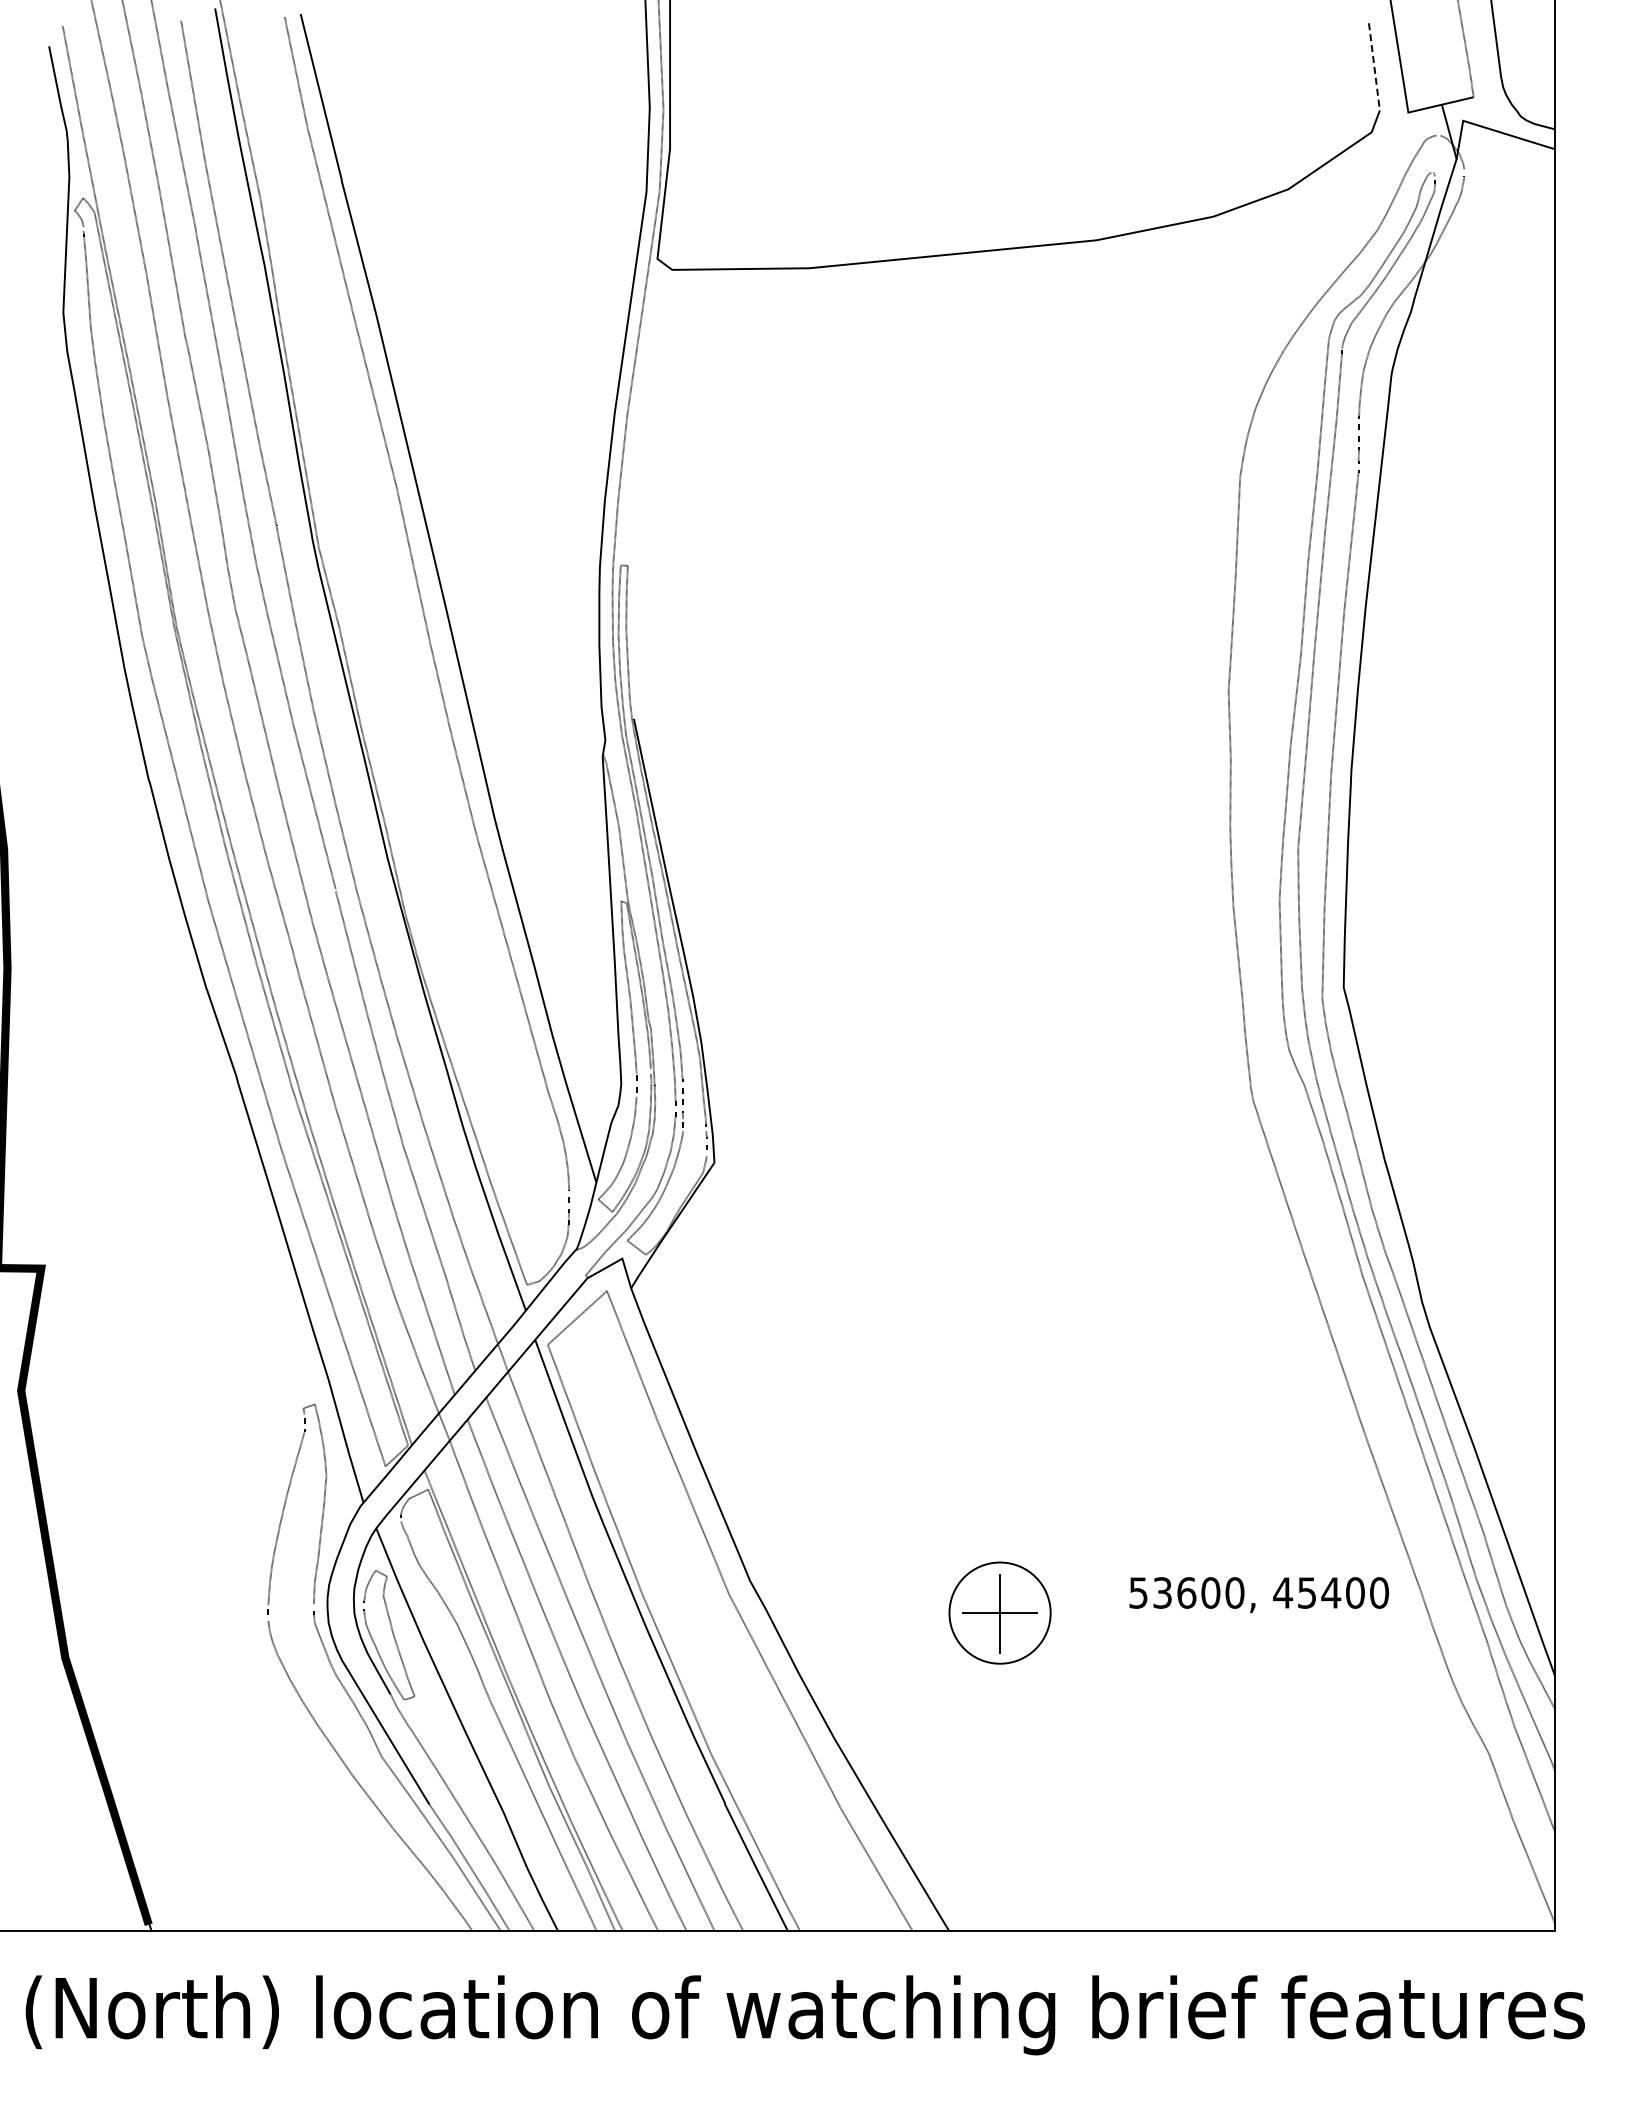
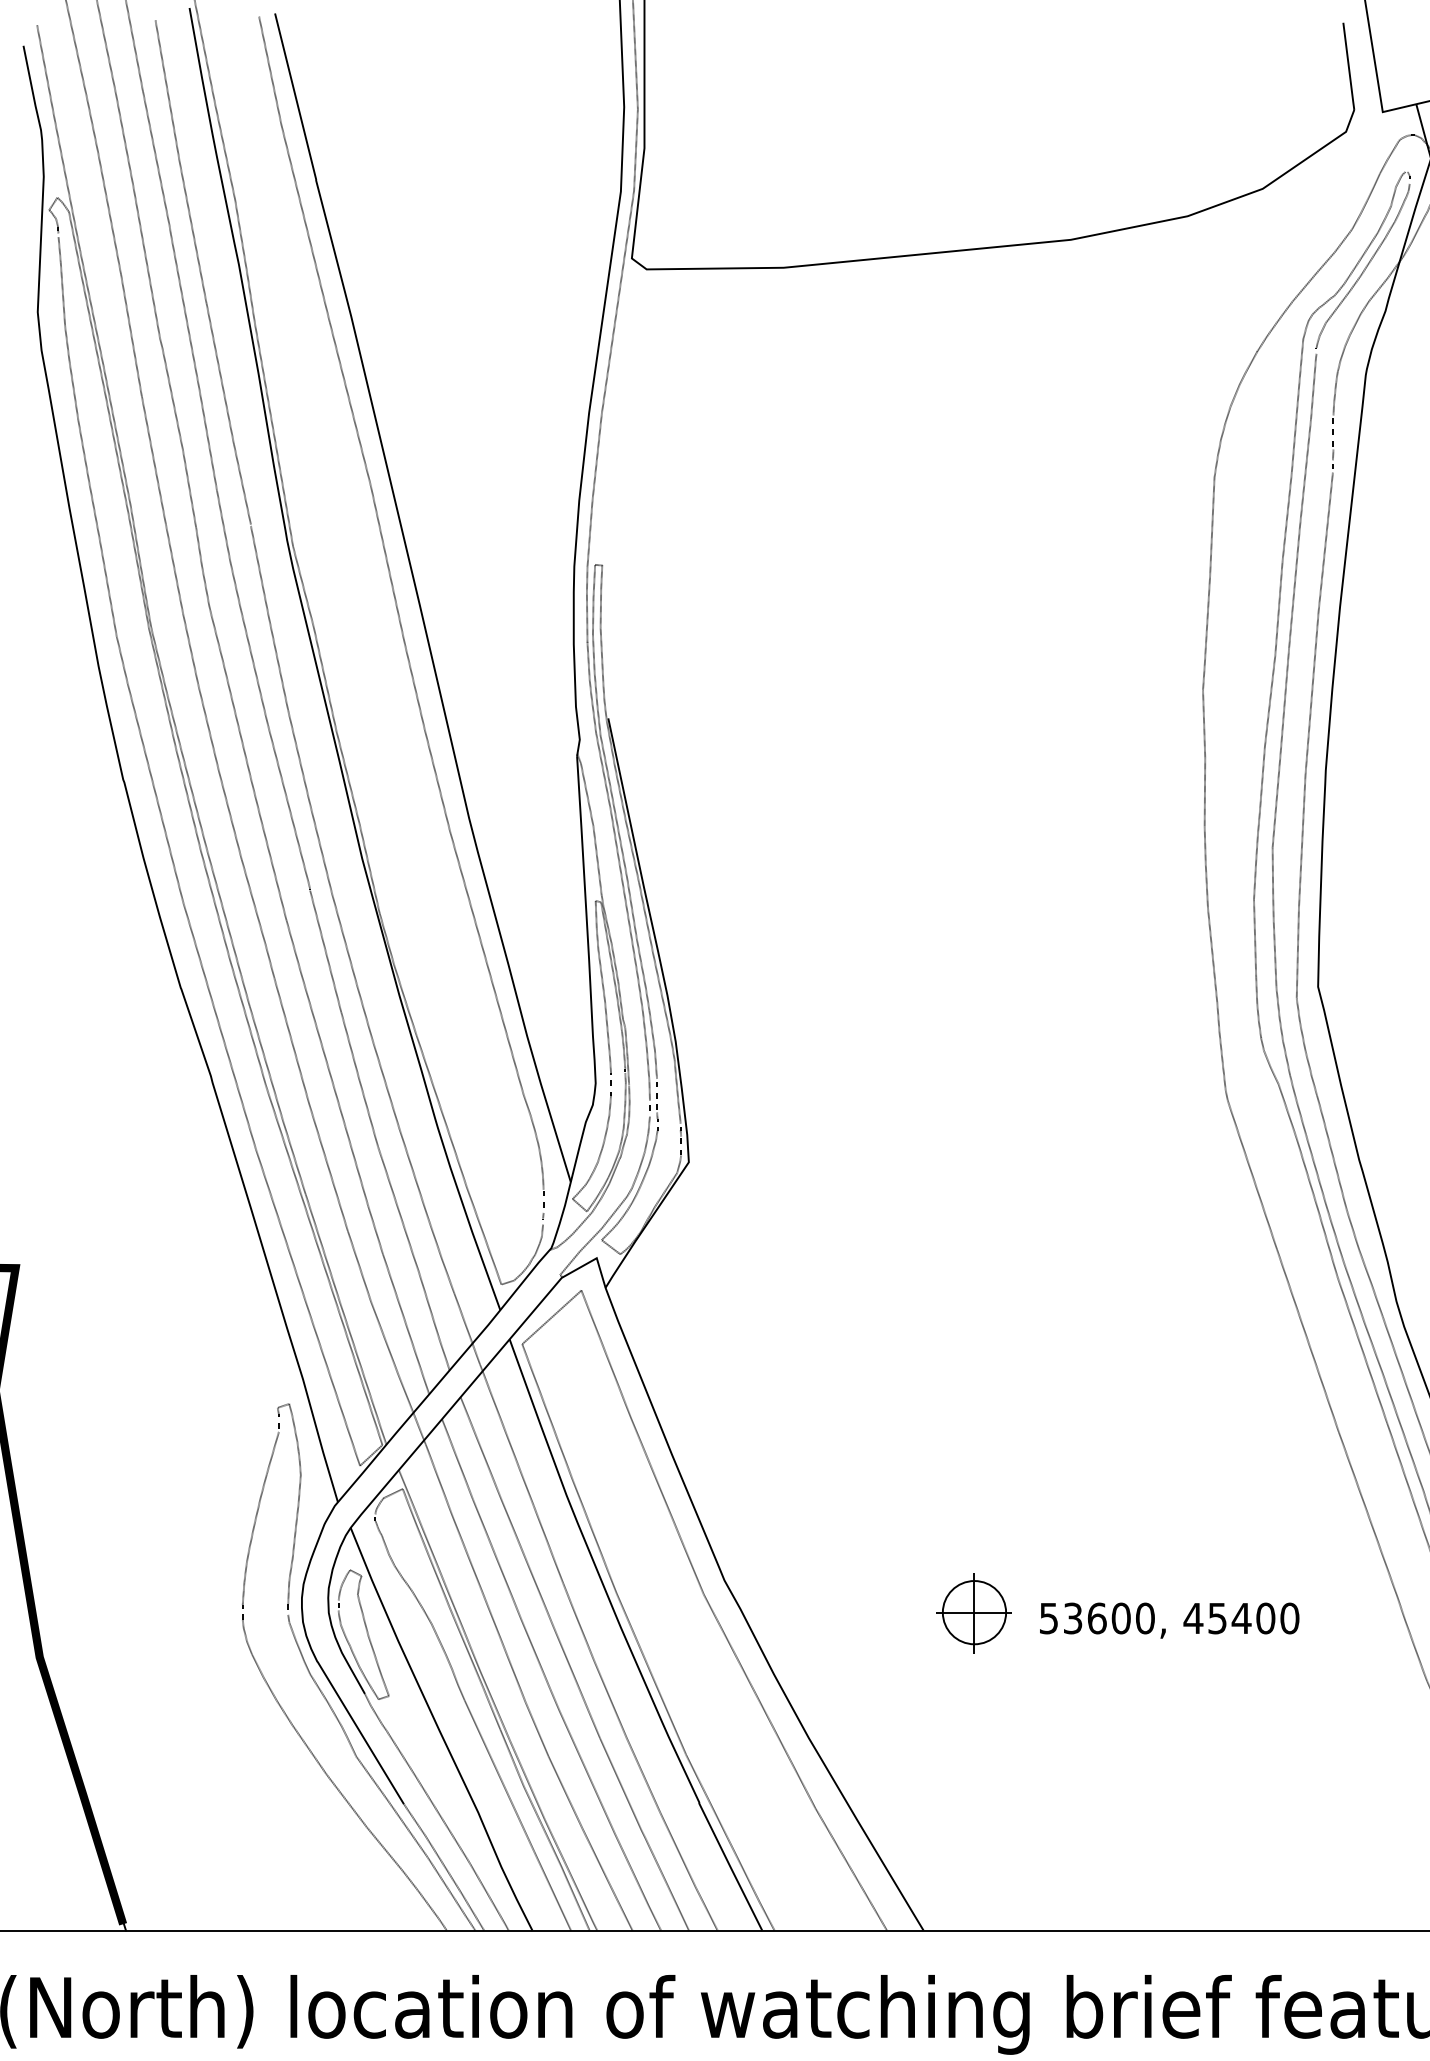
line: (1374, 67) -> (1348, 67), dashed -> solid
text: (1258, 1595) -> (1168, 1621), moved
circle: (999, 1612) -> (973, 1612), size x0.62

